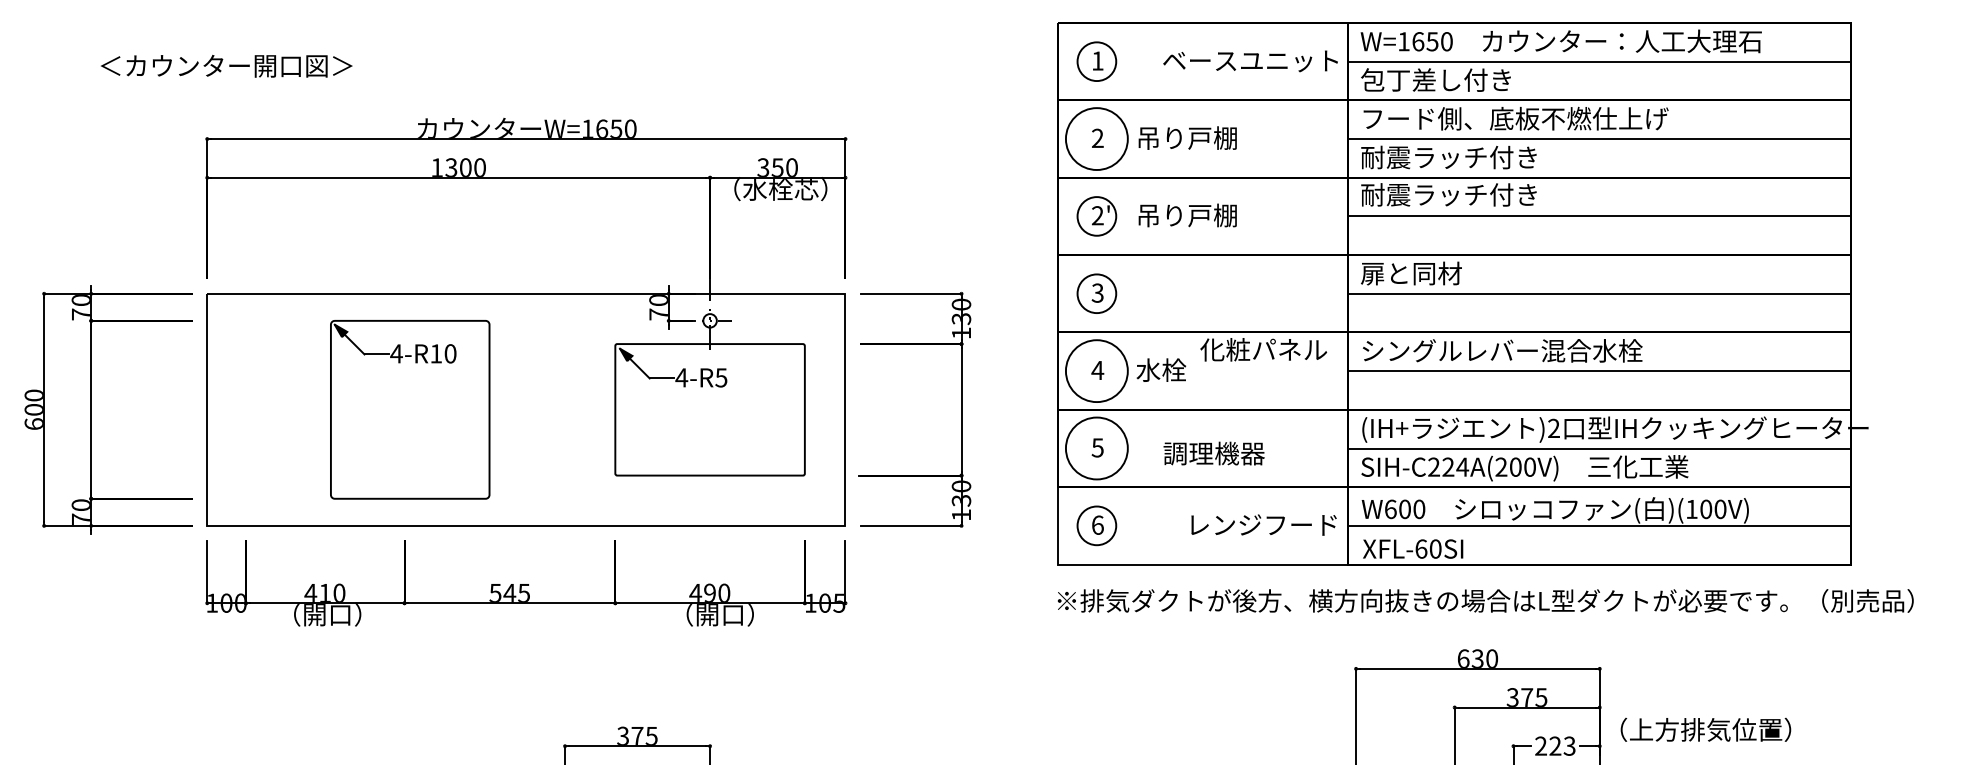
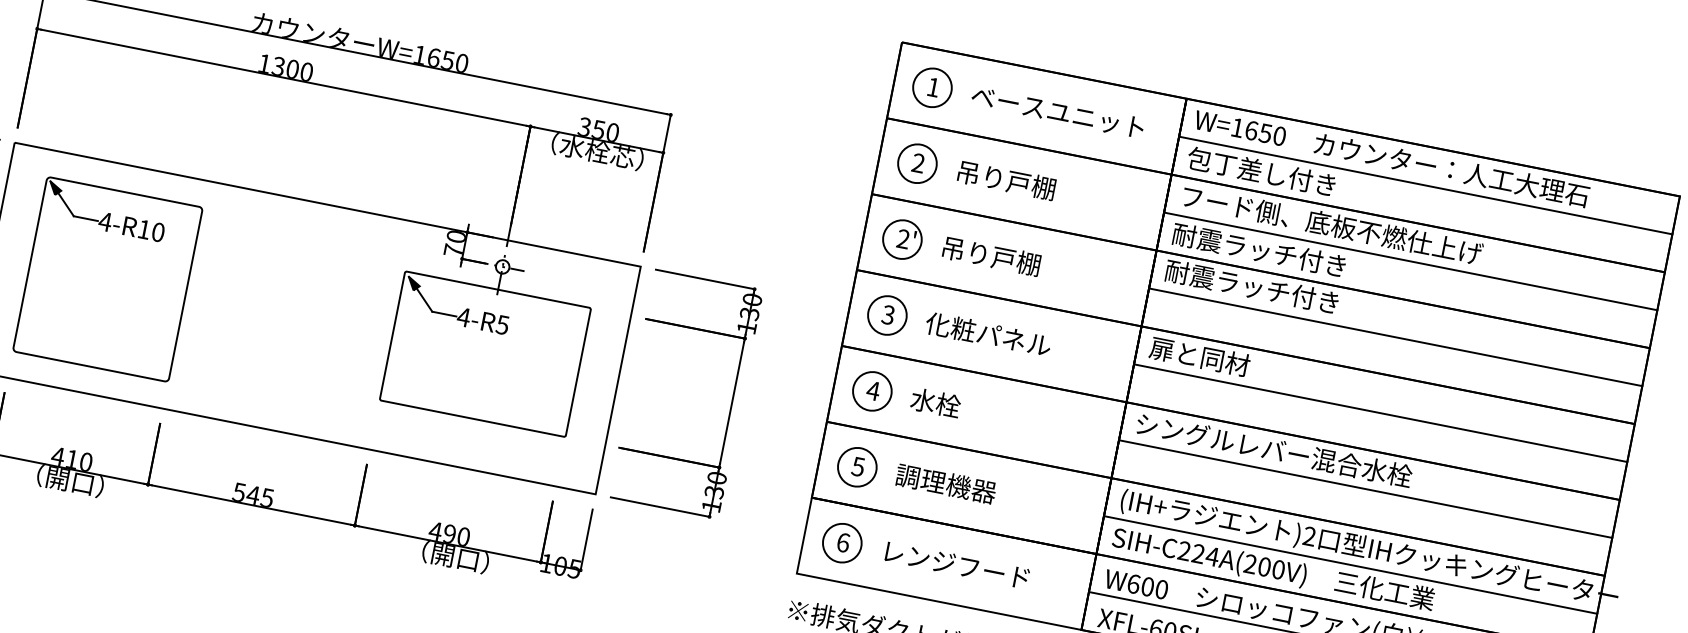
text: (1250, 61) -> (1057, 112), moved
circle: (1096, 138) -> (917, 163), size x0.62
text: (1263, 349) -> (988, 334), moved
circle: (1096, 370) -> (872, 390), size x0.62
part: (410, 409) -> (108, 279), moved
circle: (1096, 448) -> (856, 467), size x0.62
text: (1213, 453) -> (945, 483), moved
text: (1263, 524) -> (956, 564), moved

